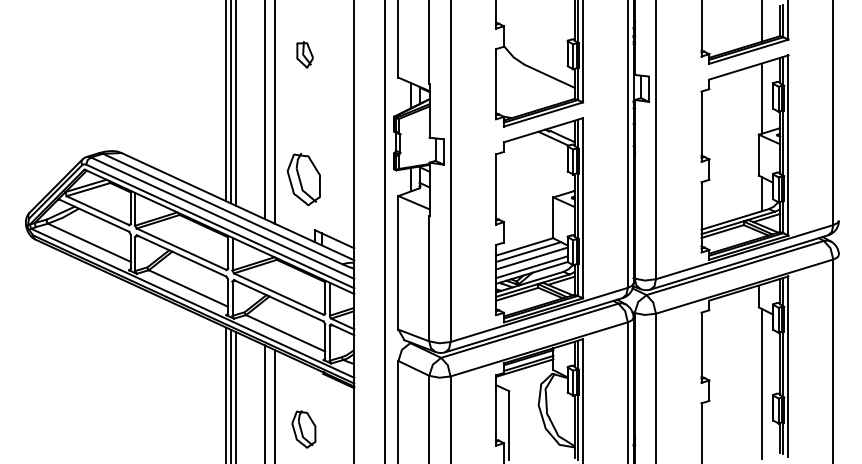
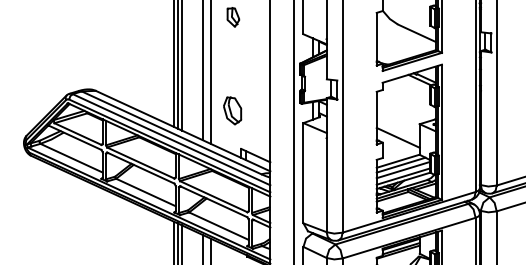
part: (303, 179) -> (232, 110), size x0.71
line: (524, 215) -> (398, 137), added

